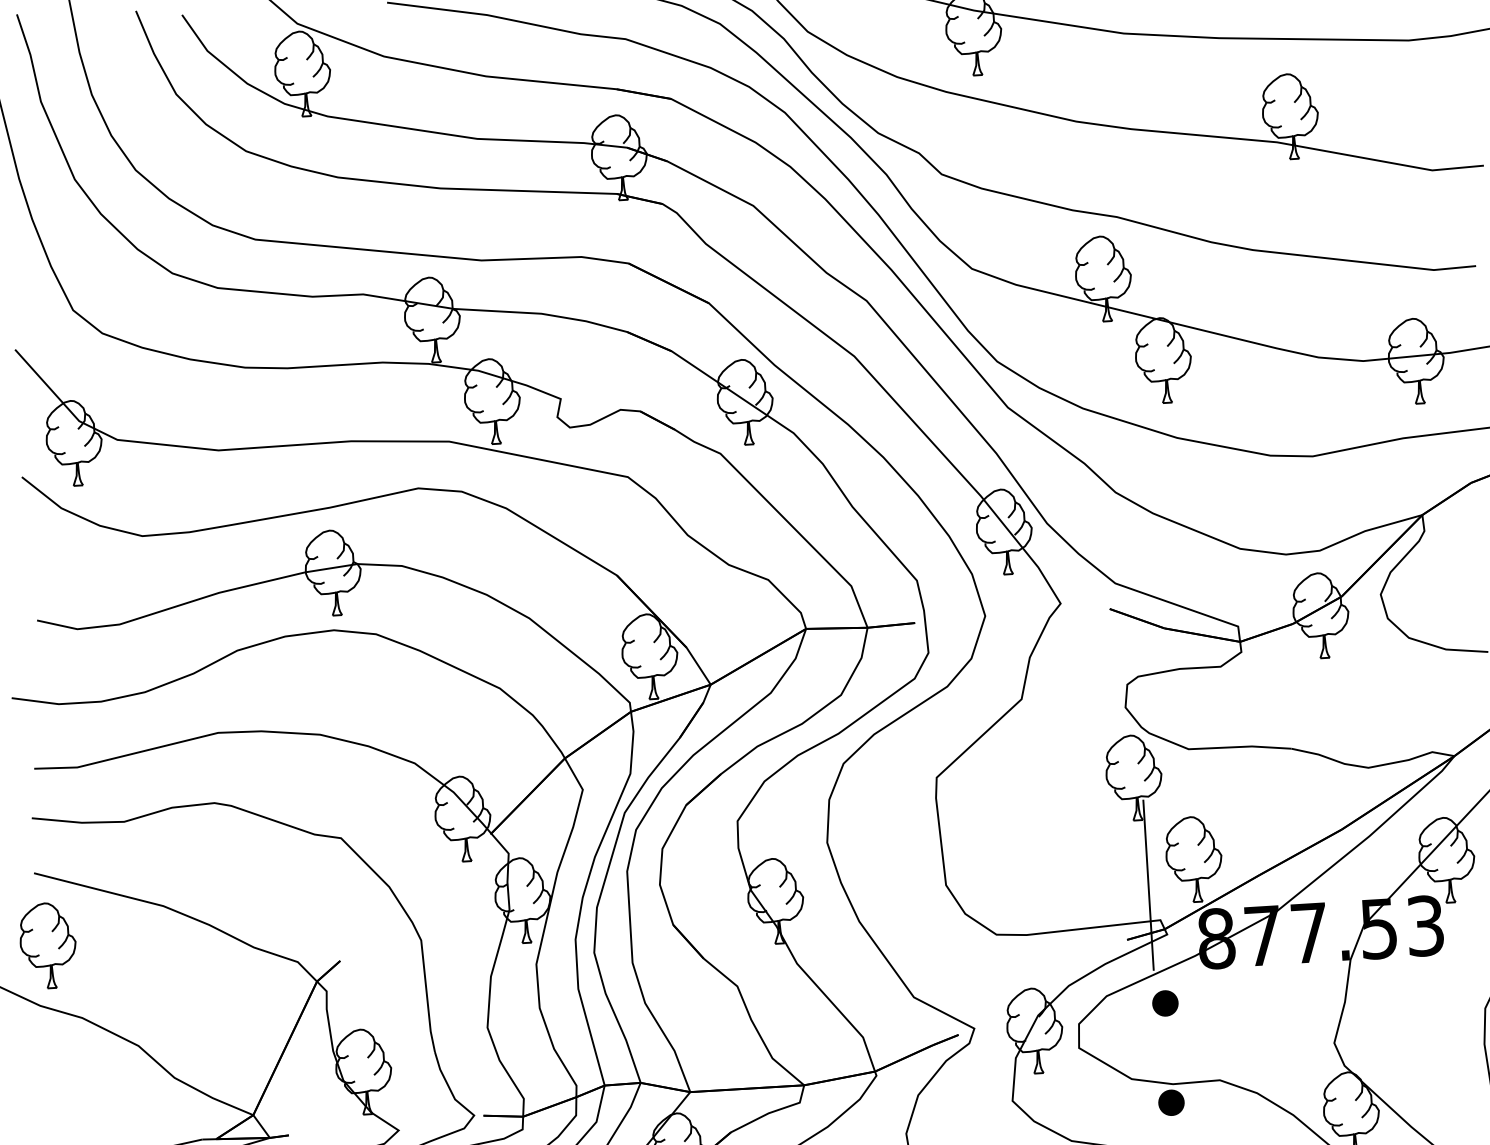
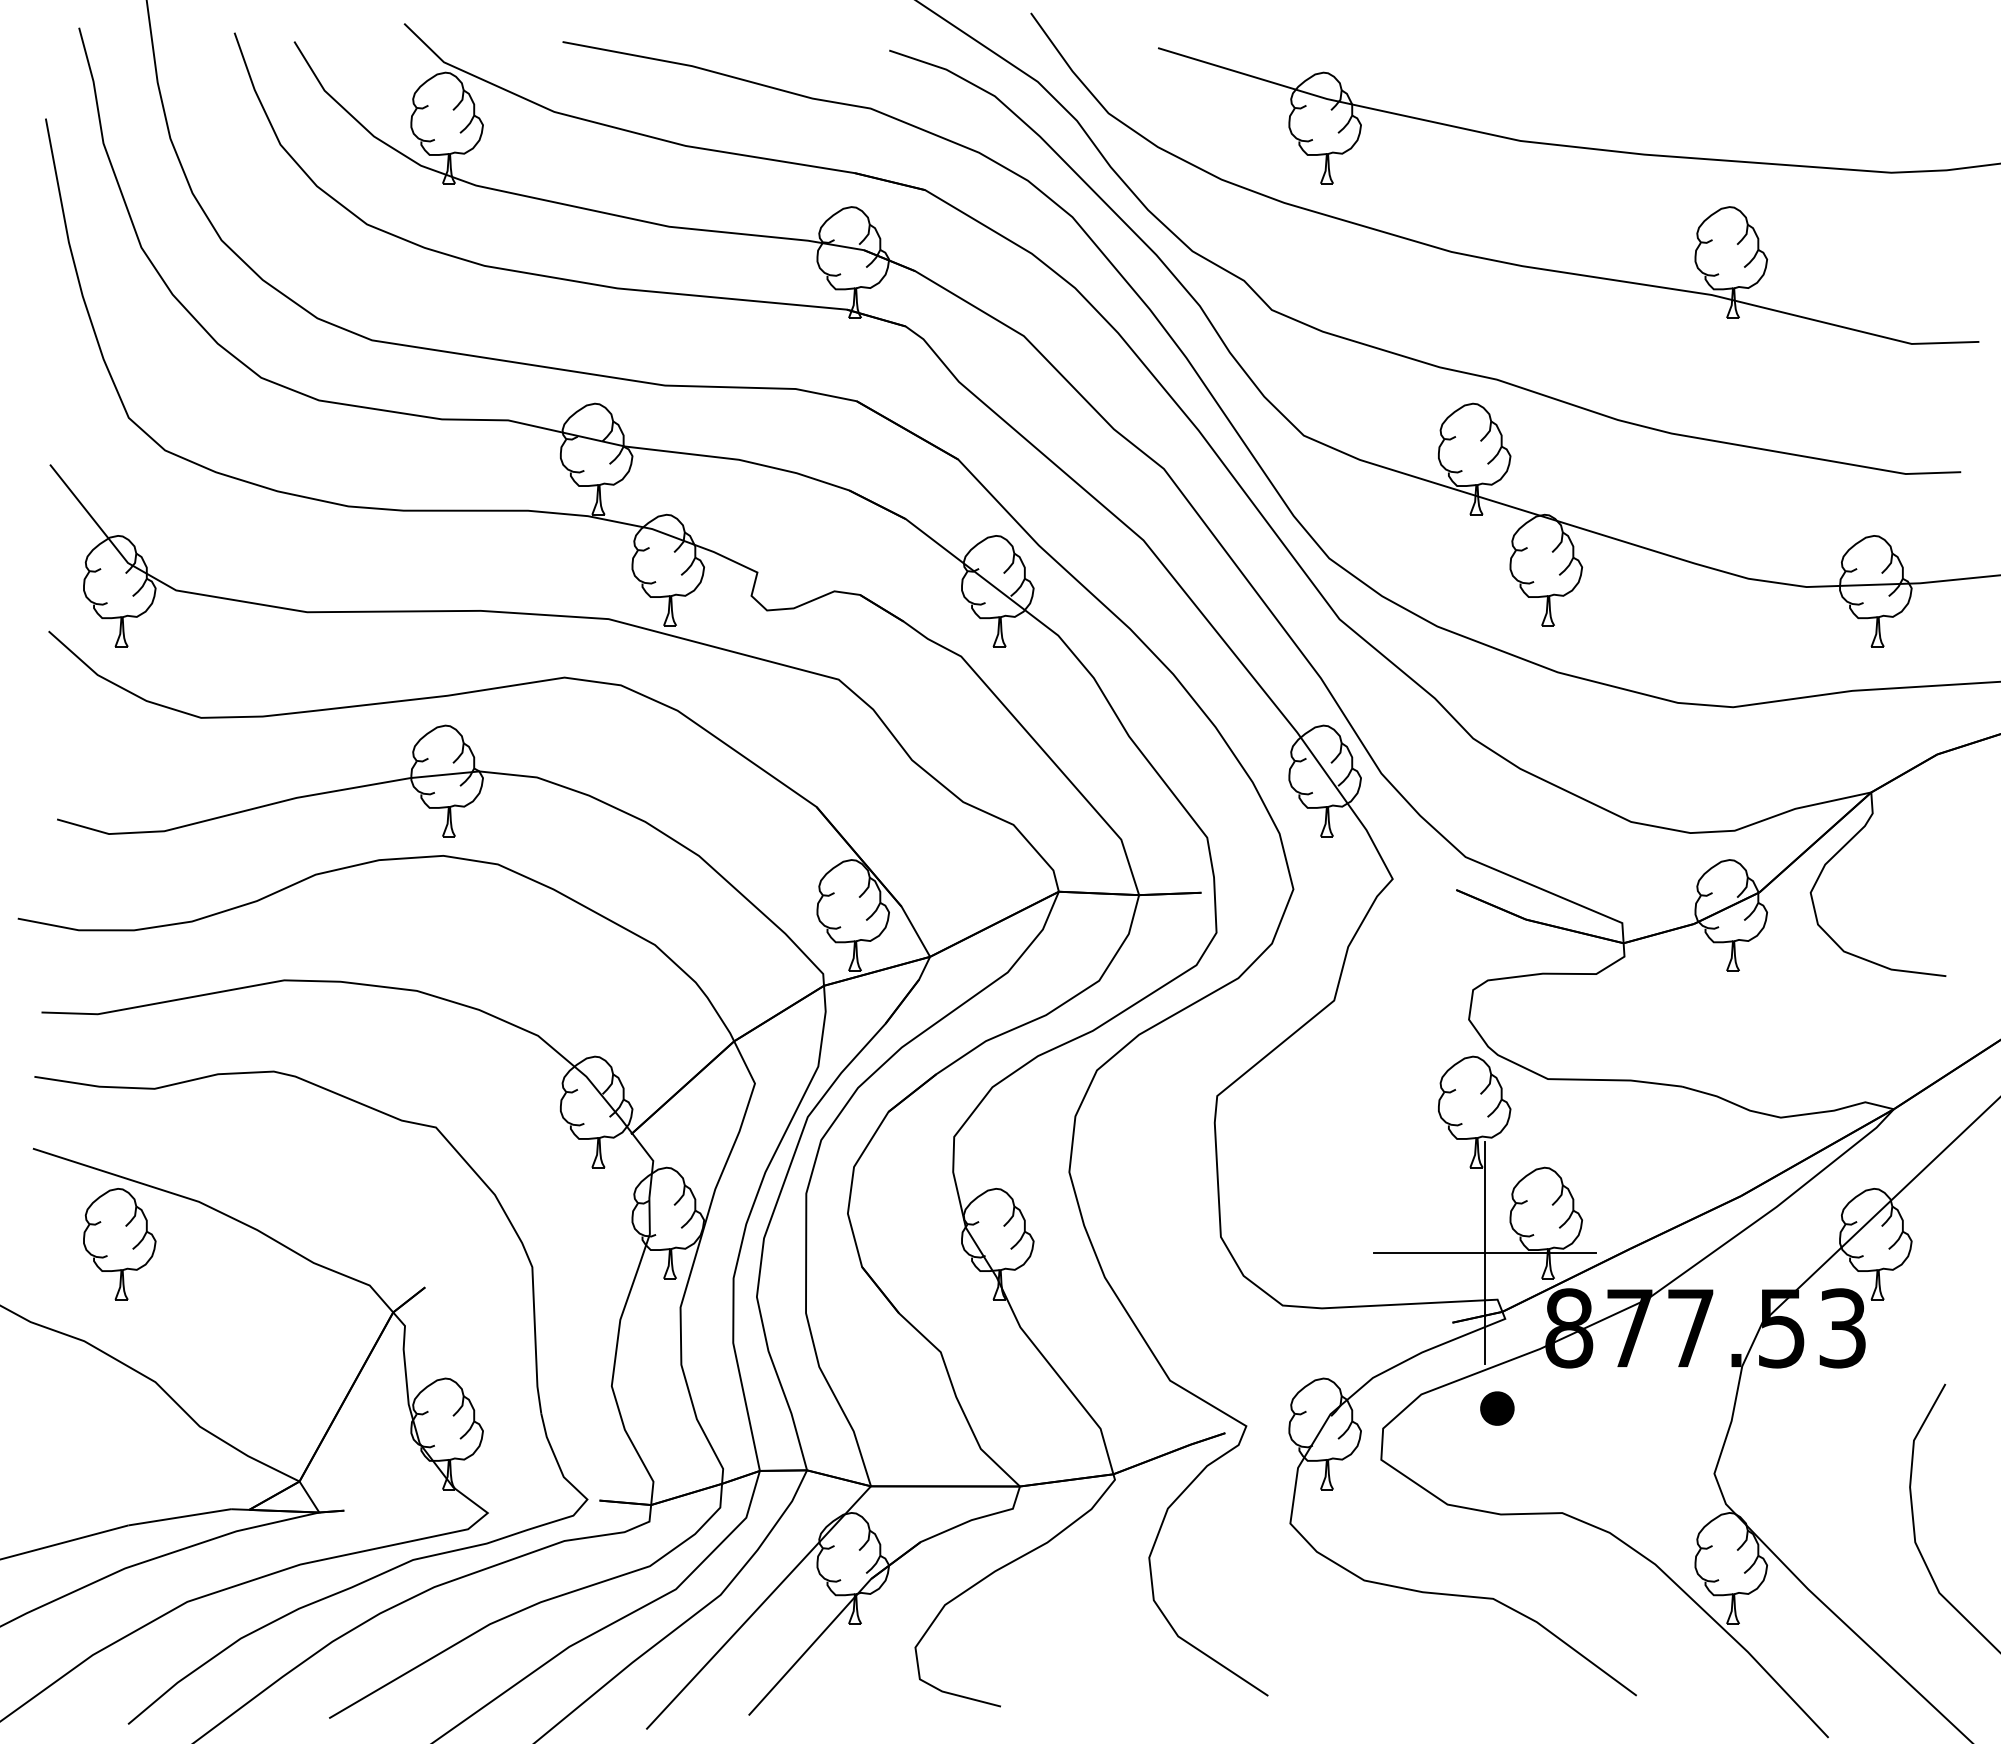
line: (1148, 885) -> (1484, 1253), added
part: (48, 945) -> (119, 1244), moved
part: (1171, 1102) -> (1497, 1538), removed

